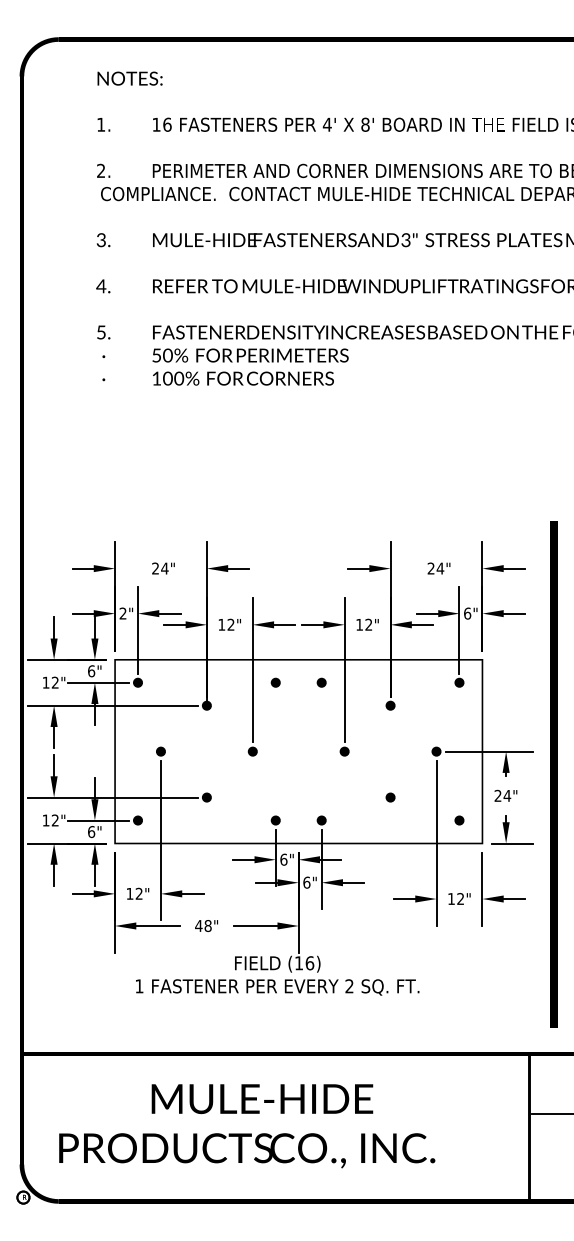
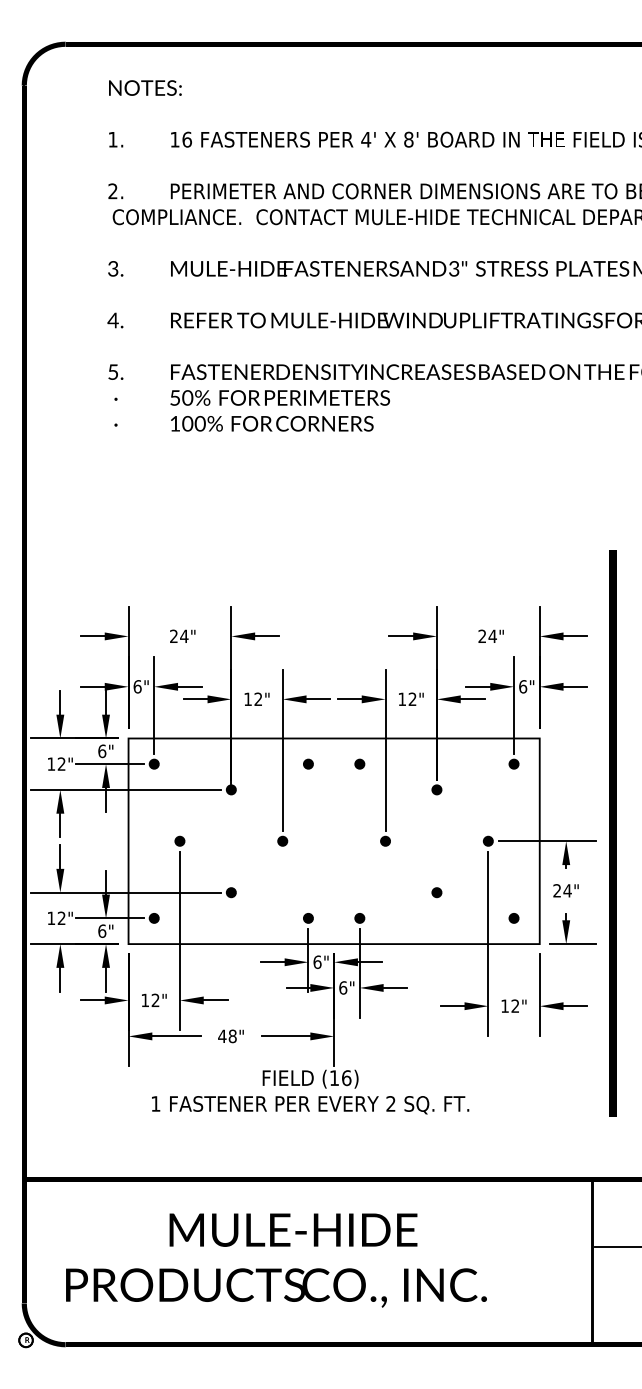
text: (122, 613) -> (136, 686), 2" -> 6"
line: (553, 774) -> (612, 833), moved

